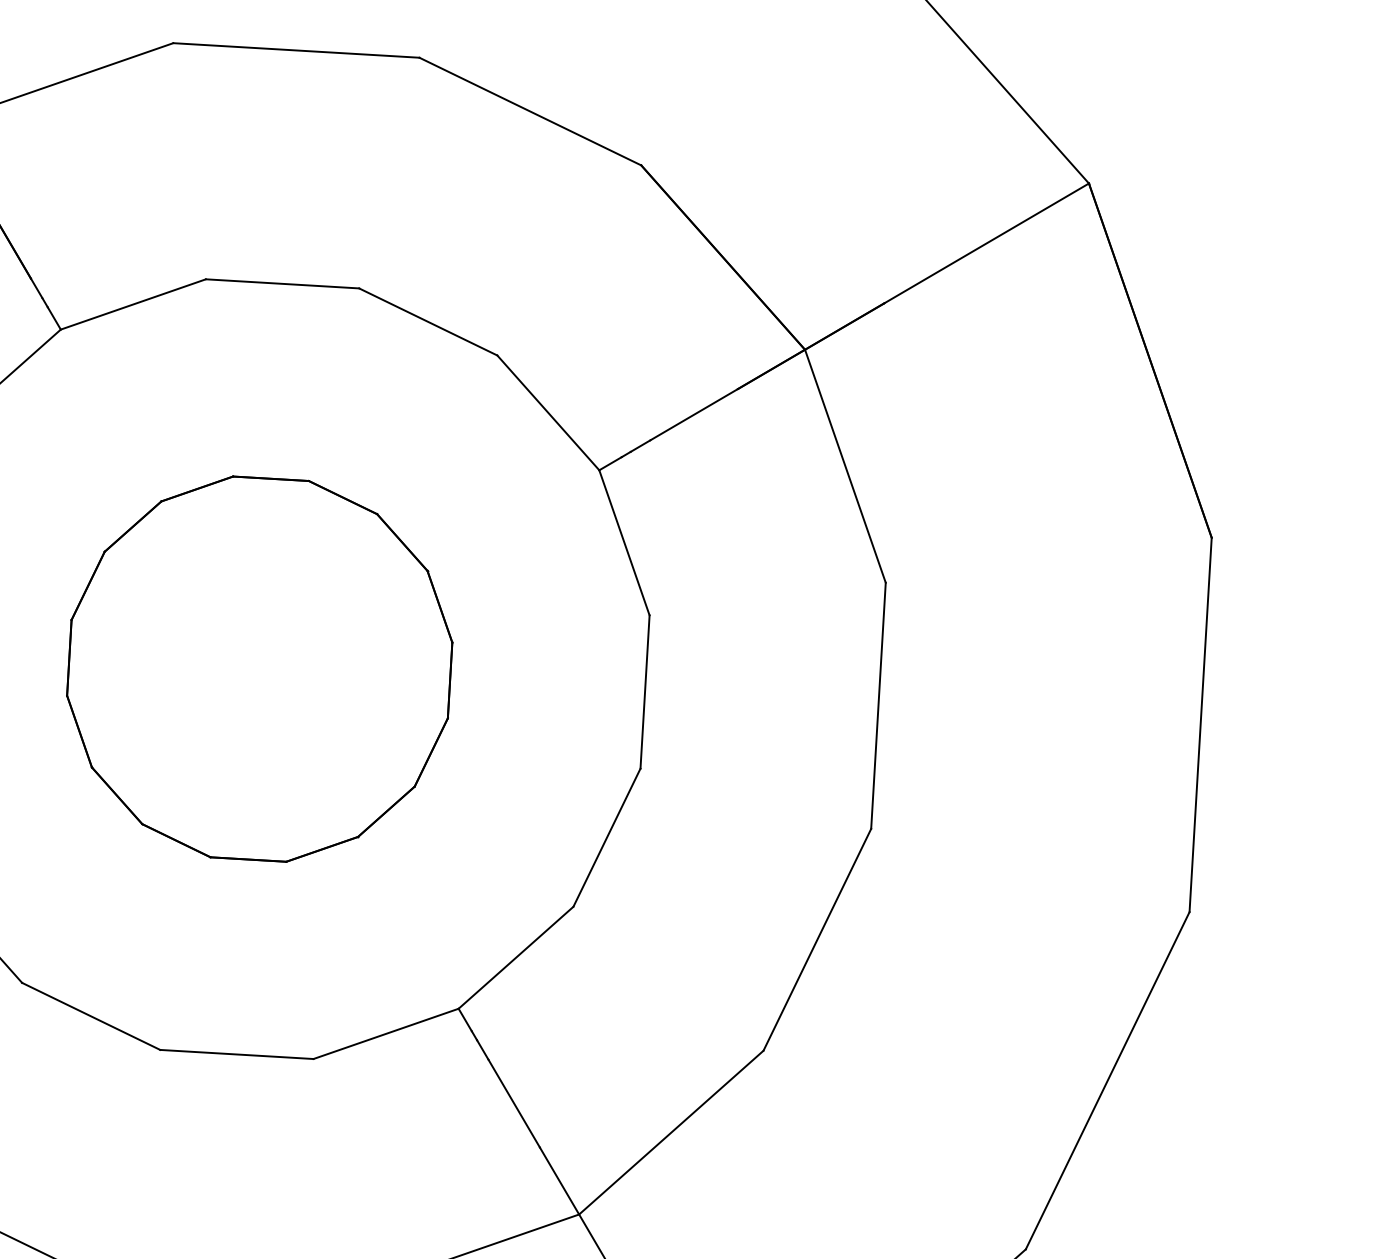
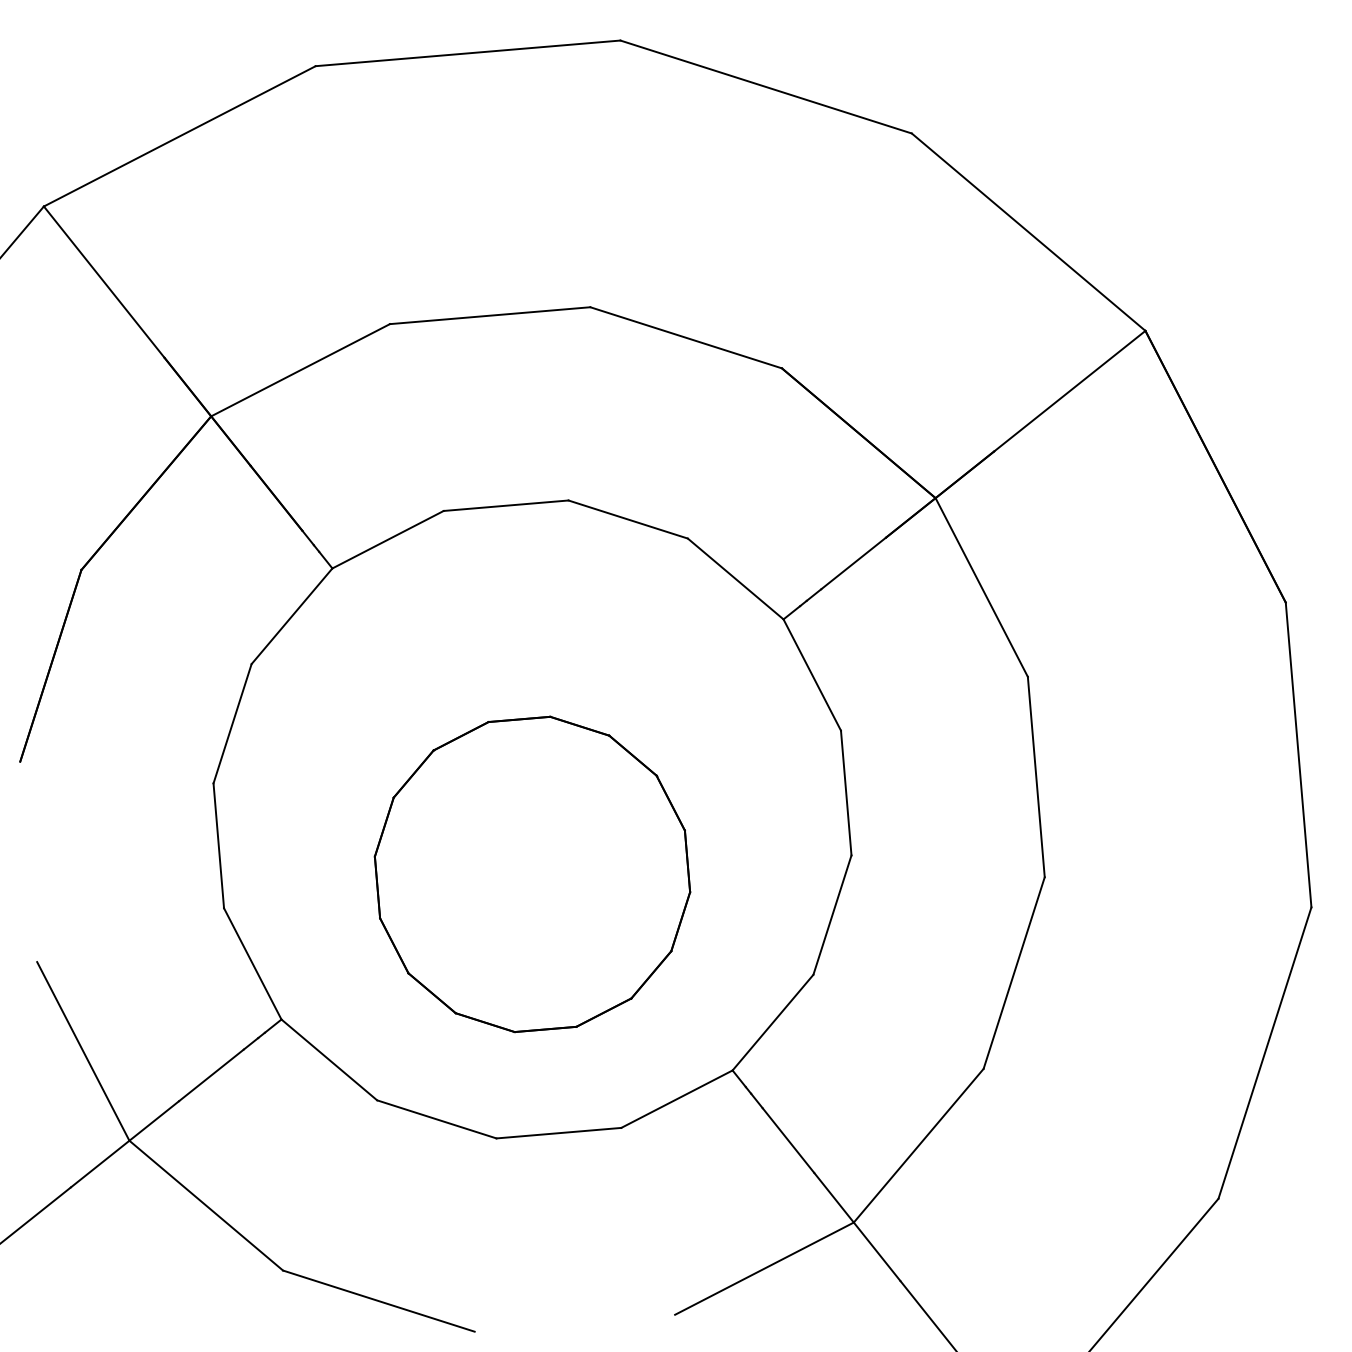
part: (259, 669) -> (532, 874), moved

